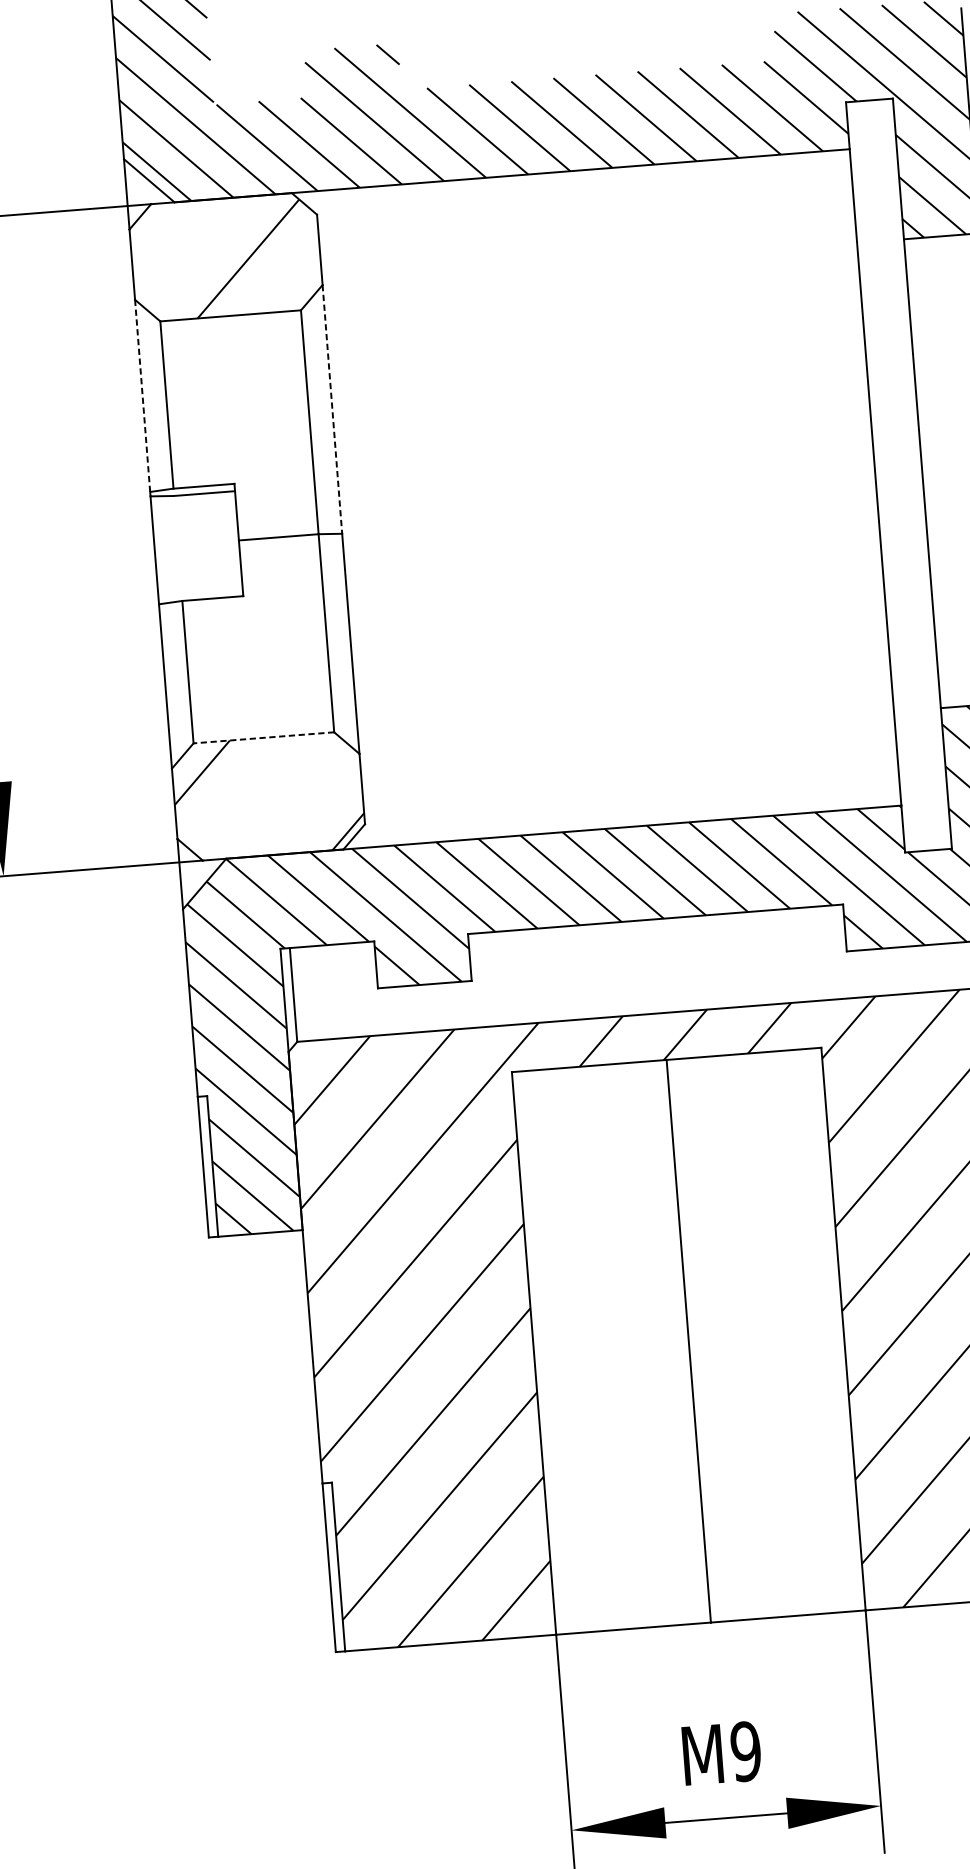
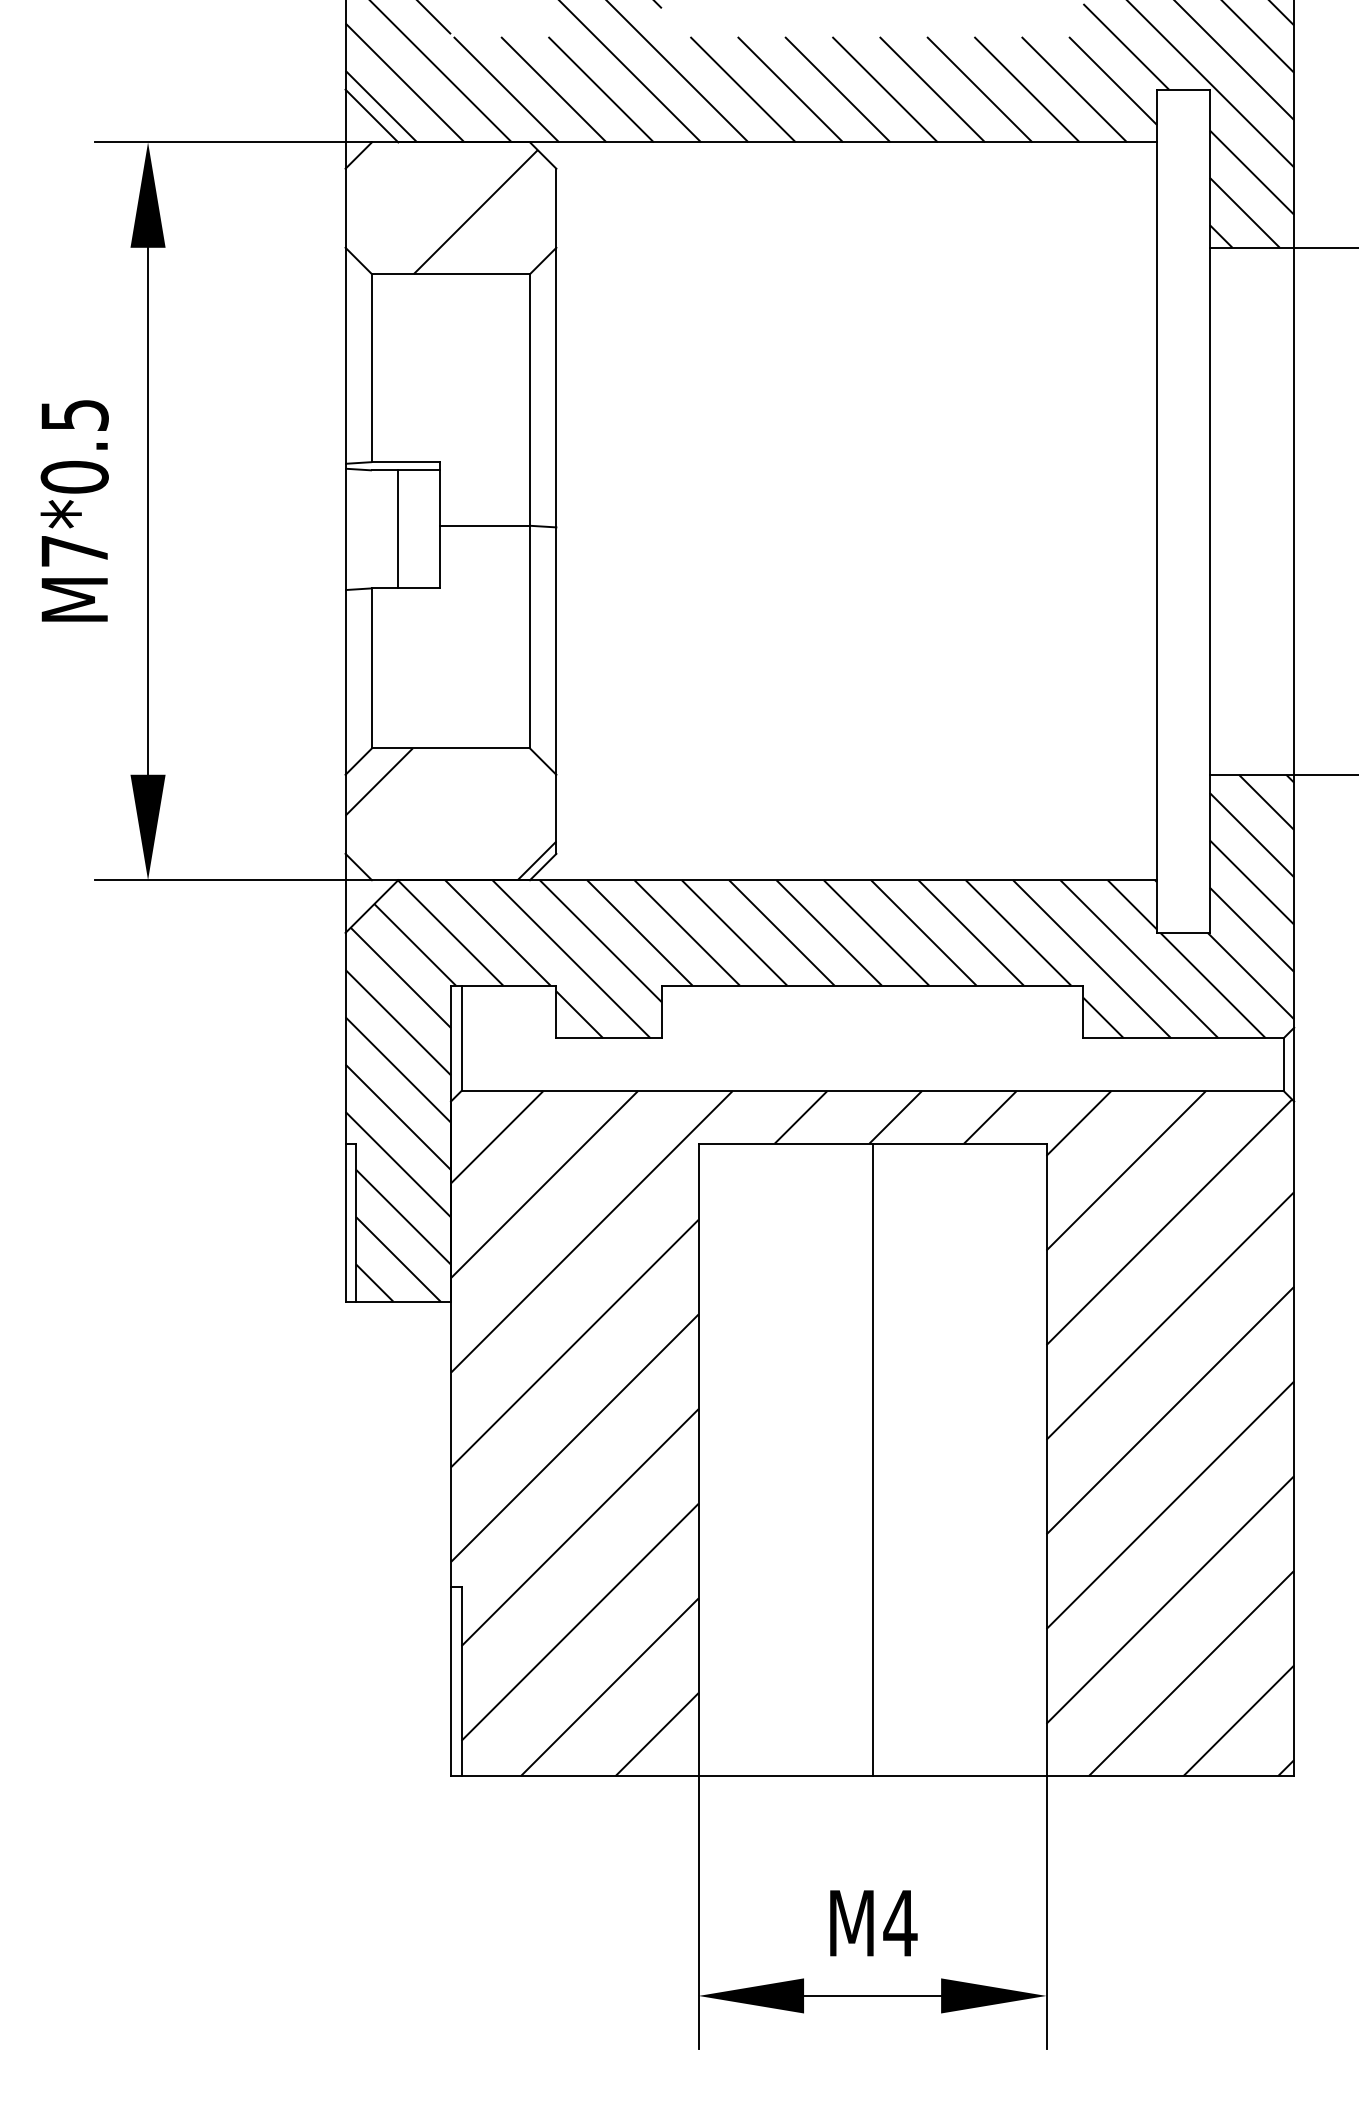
line: (142, 395) -> (345, 355), dashed -> solid
line: (332, 409) -> (556, 387), dashed -> solid
line: (201, 546) -> (398, 529), added
line: (263, 737) -> (450, 748), dashed -> solid
text: (746, 1751) -> (900, 1923), M9 -> M4

